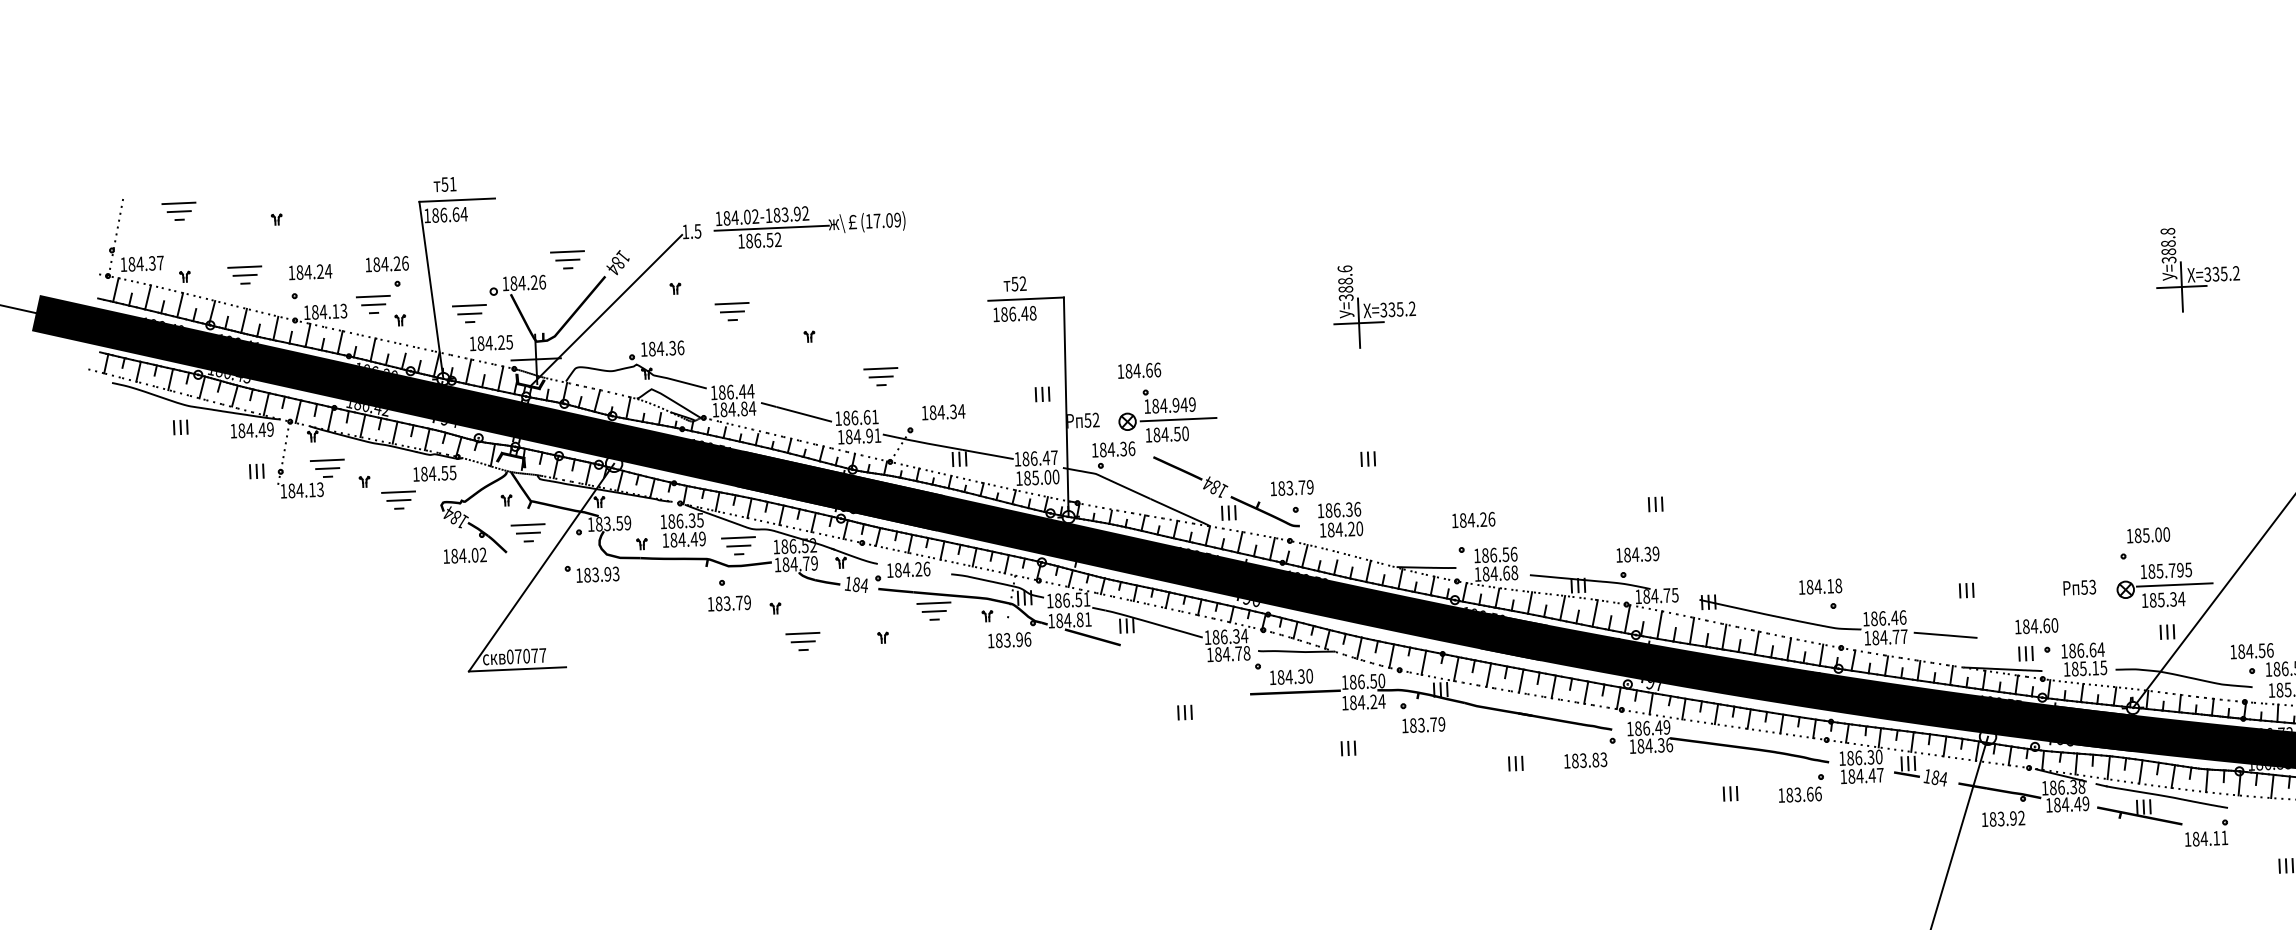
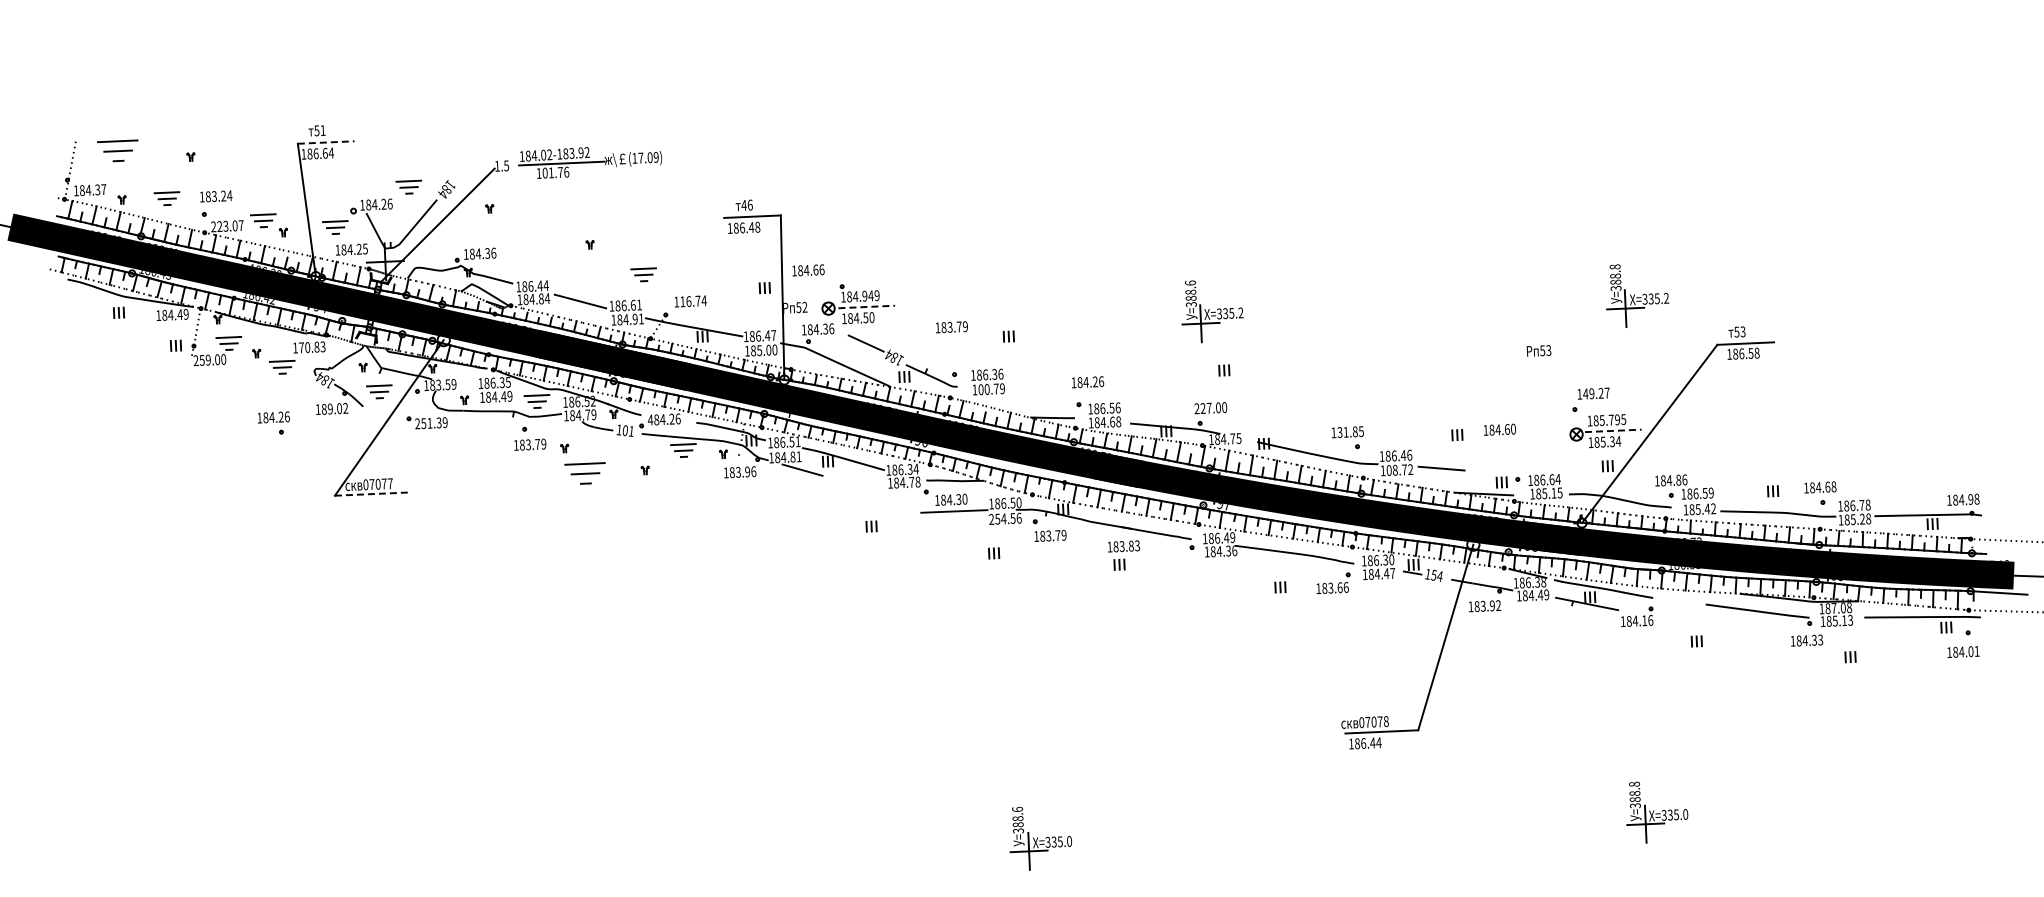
line: (457, 200) -> (326, 142), solid -> dashed
part: (178, 210) -> (117, 150), size x1.6
text: (763, 240) -> (555, 172), 186.52 -> 101.76
part: (2197, 269) -> (1637, 295), moved
part: (386, 270) -> (273, 422), moved
text: (308, 272) -> (214, 196), 184.24 -> 183.24
text: (1018, 282) -> (746, 204), 52 -> 46
part: (1374, 306) -> (1212, 311), moved
part: (731, 310) -> (531, 225), removed
text: (325, 312) -> (227, 226), 184.13 -> 223.07
text: (1139, 370) -> (808, 270), moved
text: (943, 412) -> (690, 301), 184.34 -> 116.74
line: (1179, 418) -> (867, 306), solid -> dashed
text: (438, 473) -> (312, 347), 184.55 -> 170.83
text: (1291, 488) -> (951, 327), moved
text: (301, 489) -> (209, 359), 184.13 -> 259.00
text: (1345, 528) -> (991, 388), 184.20 -> 100.79
text: (2152, 535) -> (1596, 393), 185.00 -> 149.27
text: (1637, 553) -> (1210, 407), 184.39 -> 227.00
text: (462, 555) -> (330, 408), 184.02 -> 189.02
text: (889, 569) -> (650, 419), 184.26 -> 484.26
text: (597, 575) -> (431, 423), 183.93 -> 251.39
line: (2175, 584) -> (1613, 430), solid -> dashed
text: (859, 585) -> (627, 431), 184 -> 101
text: (1824, 585) -> (1350, 431), 184.18 -> 131.85
text: (2078, 587) -> (1538, 350), moved
text: (2036, 625) -> (1499, 429), moved
text: (1889, 636) -> (1399, 469), 184.77 -> 108.72
part: (803, 640) -> (585, 472), size x1.6
text: (2261, 649) -> (1678, 479), 184.56 -> 184.86
line: (517, 669) -> (371, 494), solid -> dashed
text: (1363, 701) -> (1005, 518), 184.24 -> 254.56
text: (1585, 760) -> (1123, 546), moved
text: (1934, 776) -> (1433, 574), 184 -> 154
text: (2224, 836) -> (1650, 619), 184.11 -> 184.16

